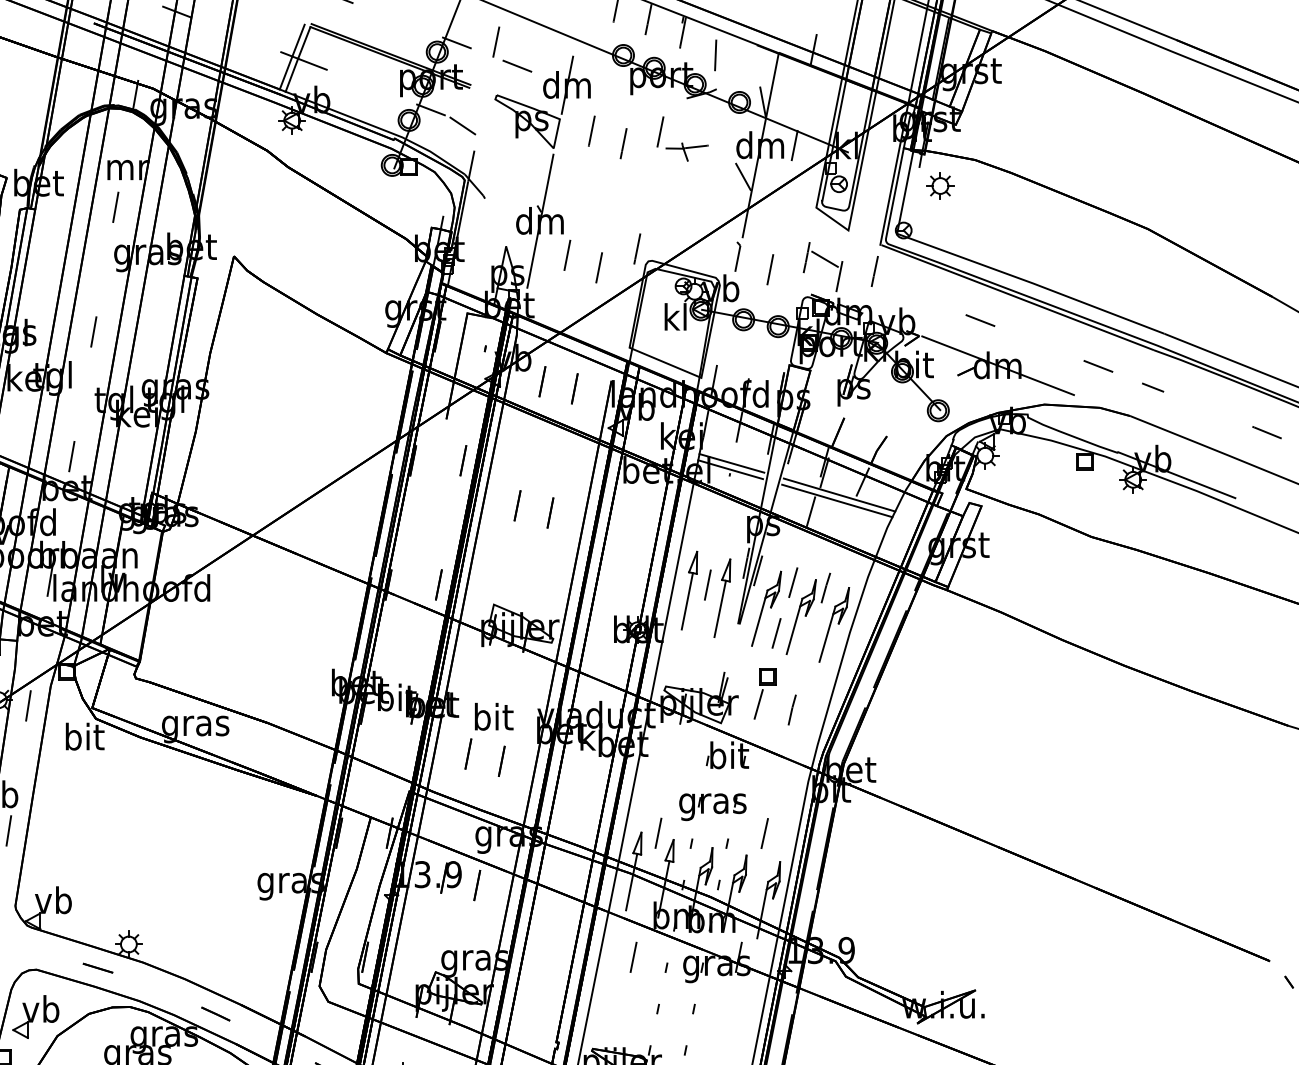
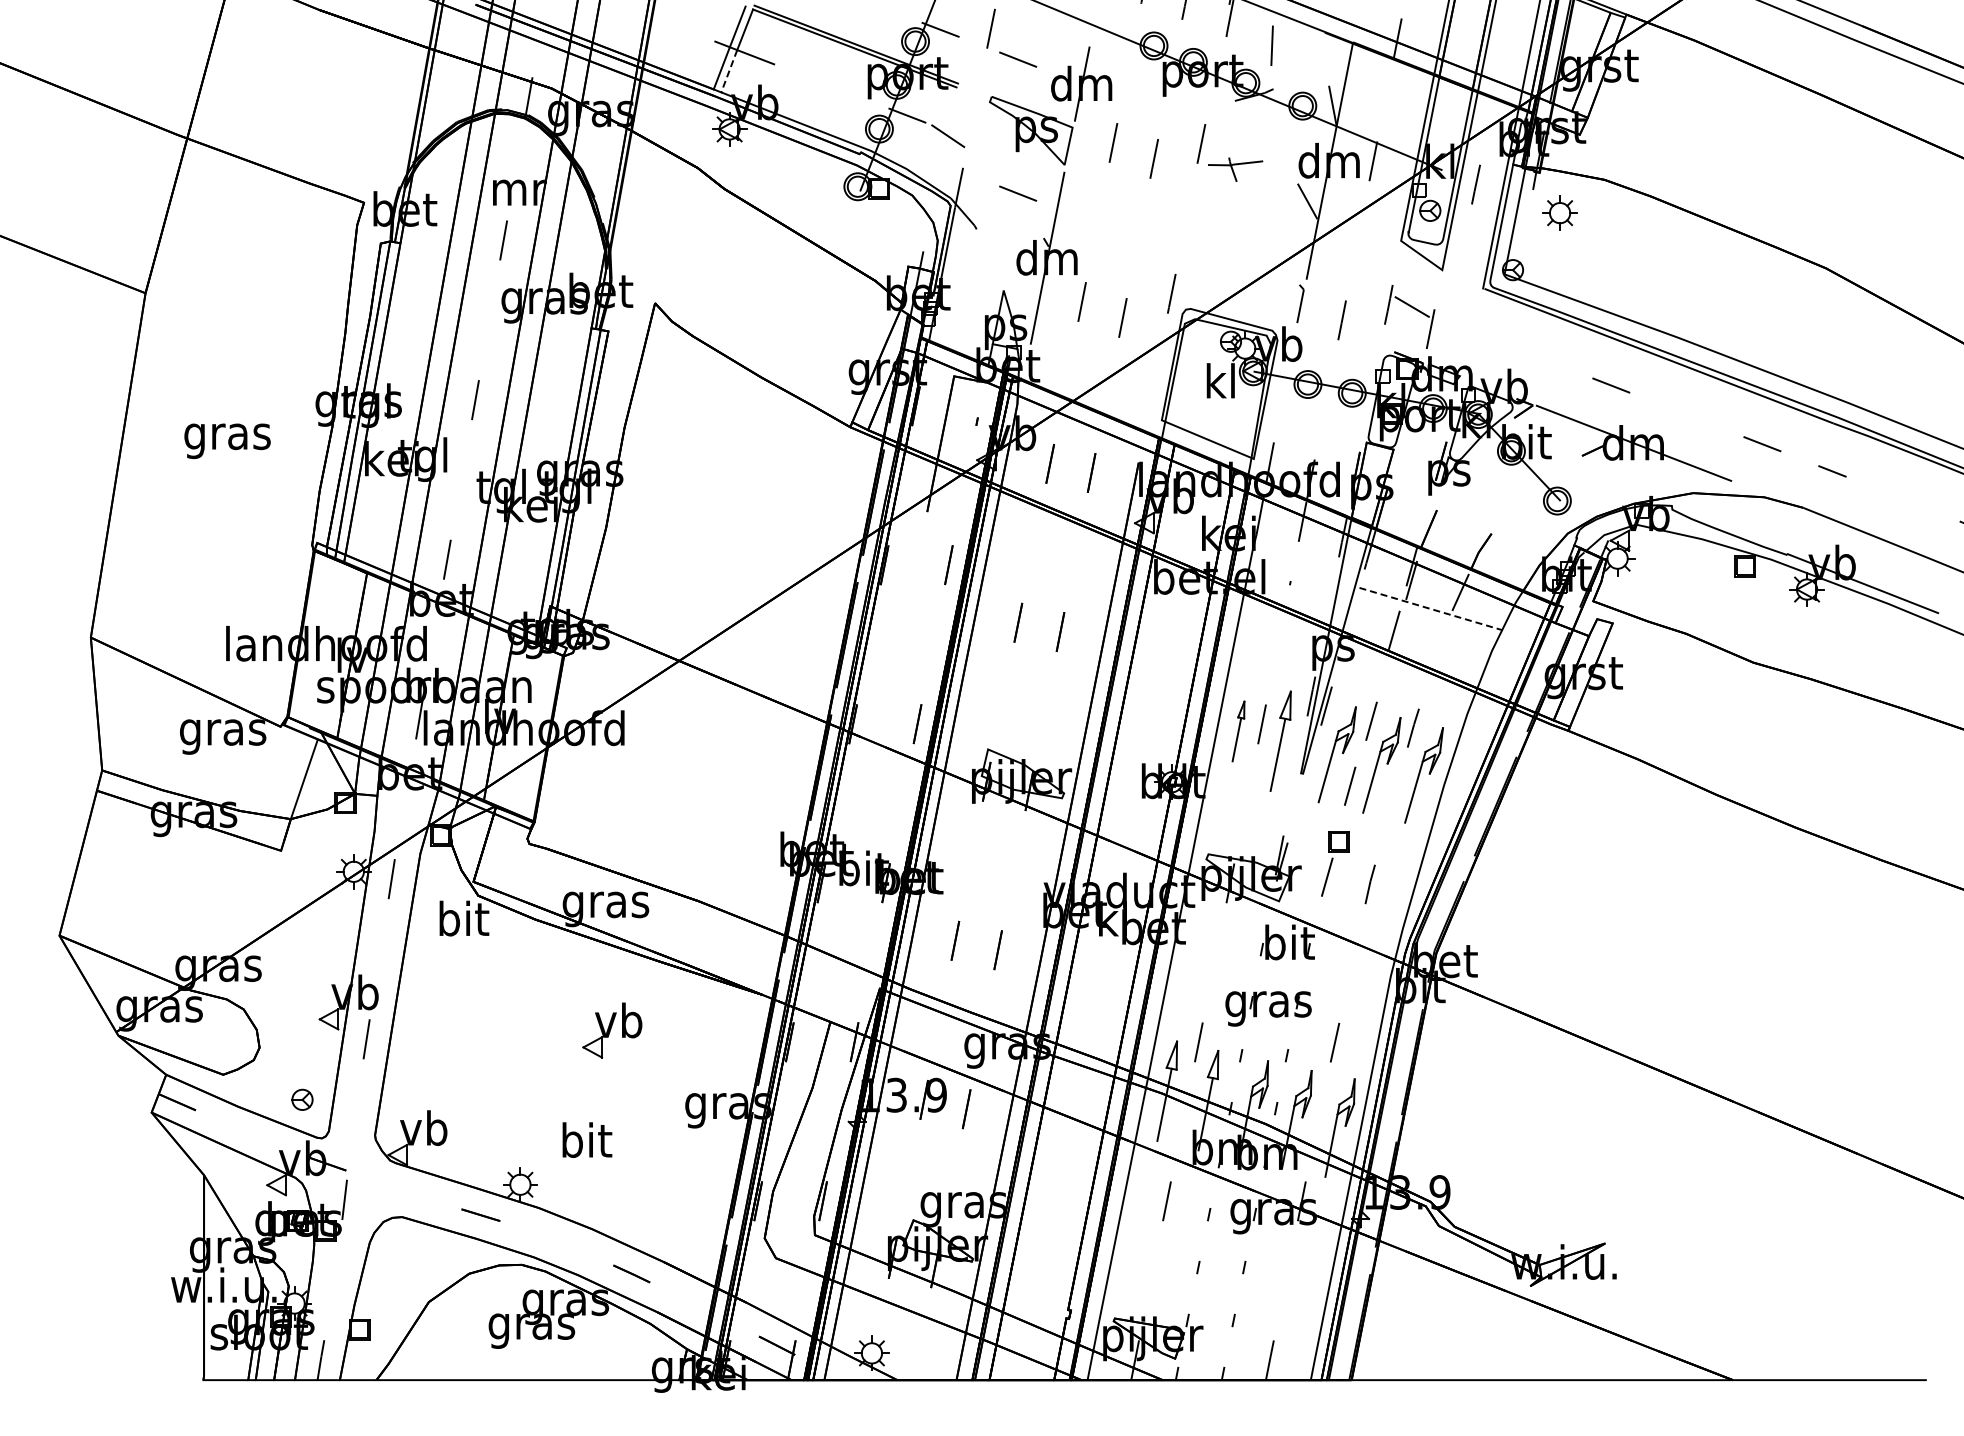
line: (292, 75) -> (729, 71), solid -> dashed
line: (517, 170) -> (1018, 193), added
line: (874, 271) -> (1475, 184), moved
line: (731, 463) -> (1292, 568), removed
line: (730, 469) -> (1290, 576), removed
line: (840, 495) -> (1431, 609), solid -> dashed
line: (836, 500) -> (1427, 616), removed
part: (689, 590) -> (1238, 731), size x0.6
text: (494, 716) -> (587, 1139), moved
part: (36, 1016) -> (612, 1030), moved

